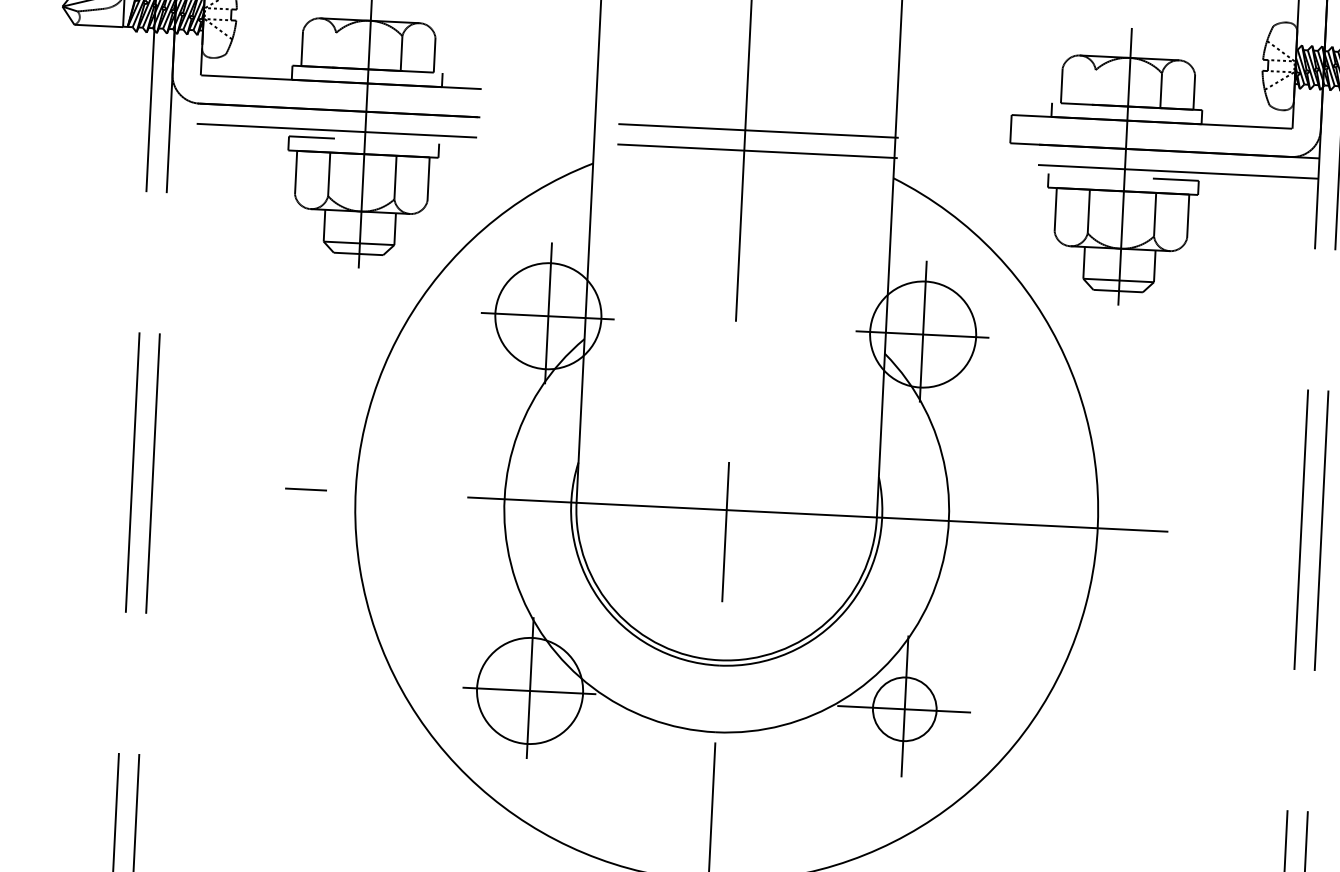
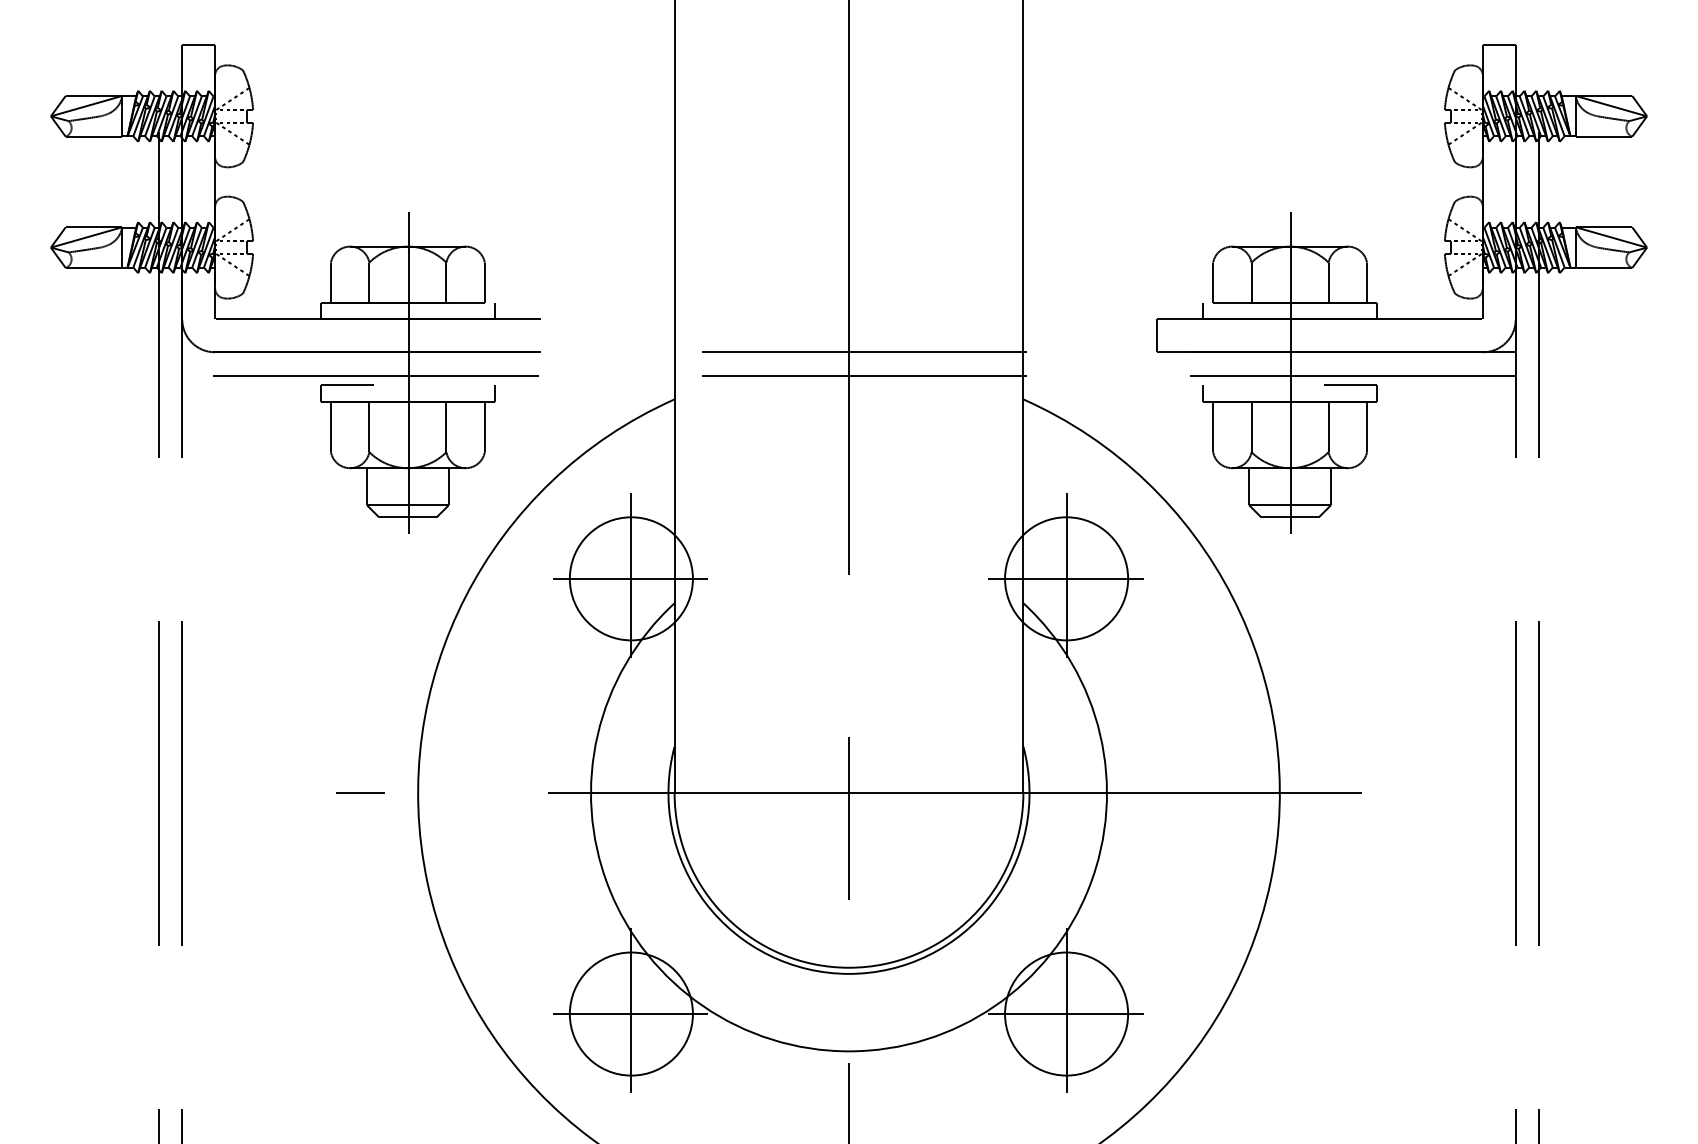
line: (335, 50) -> (369, 282), added
line: (1094, 87) -> (1251, 282), added
circle: (904, 708) -> (1066, 1013), size x1.67

